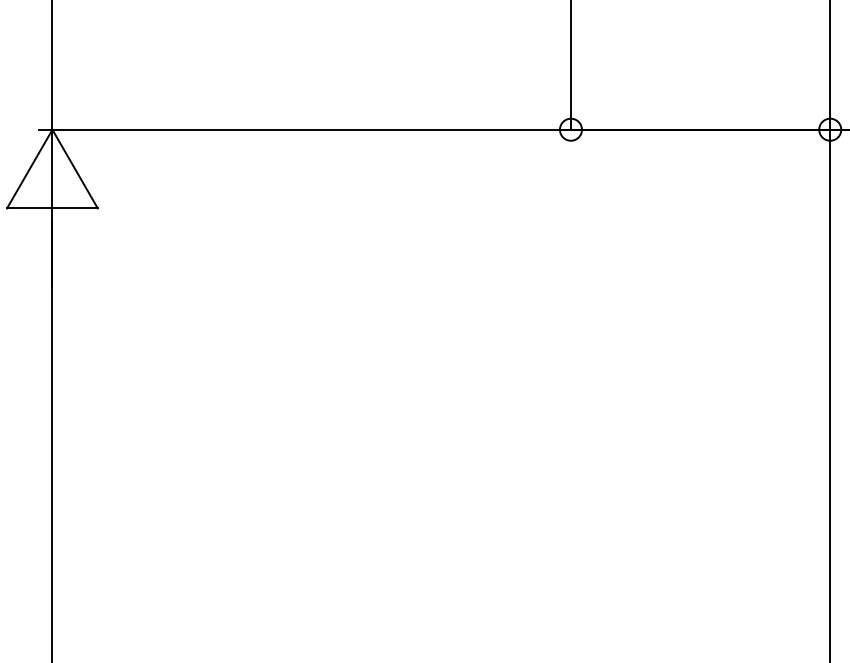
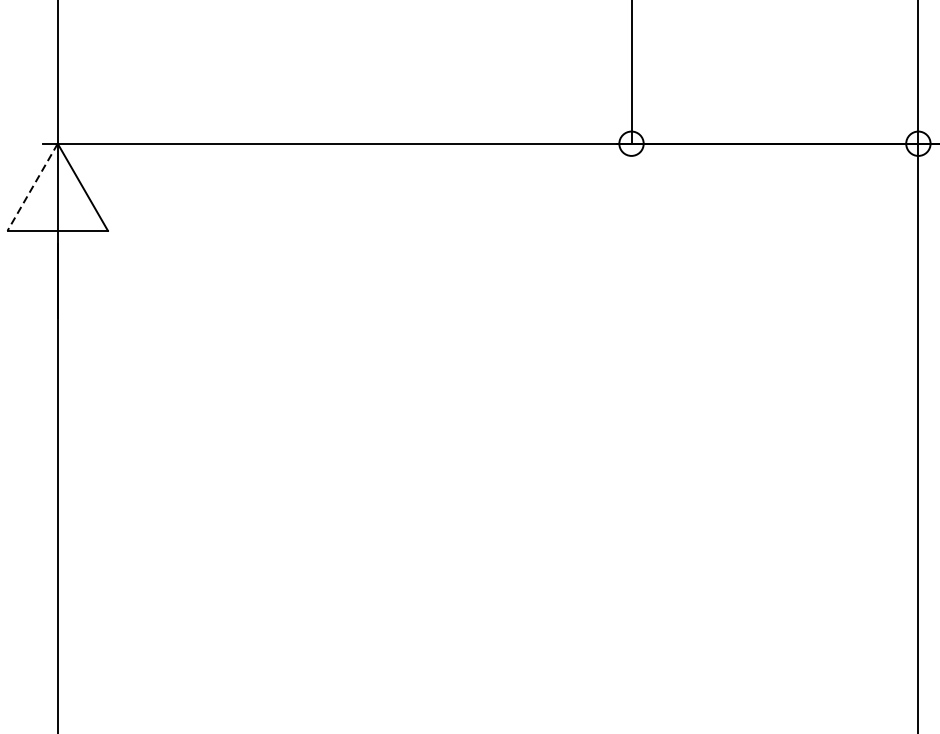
line: (29, 169) -> (32, 187), solid -> dashed

